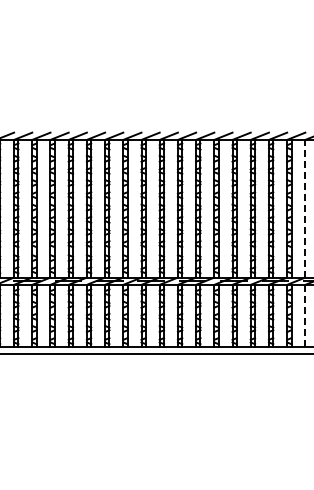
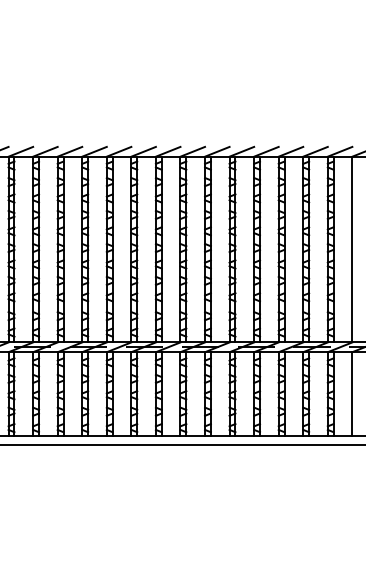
line: (305, 208) -> (352, 249), dashed -> solid
line: (305, 315) -> (352, 393), dashed -> solid

